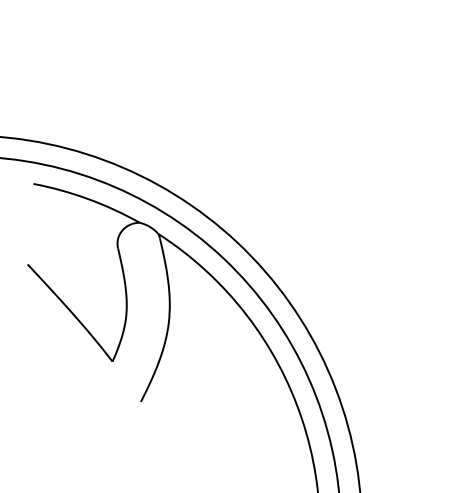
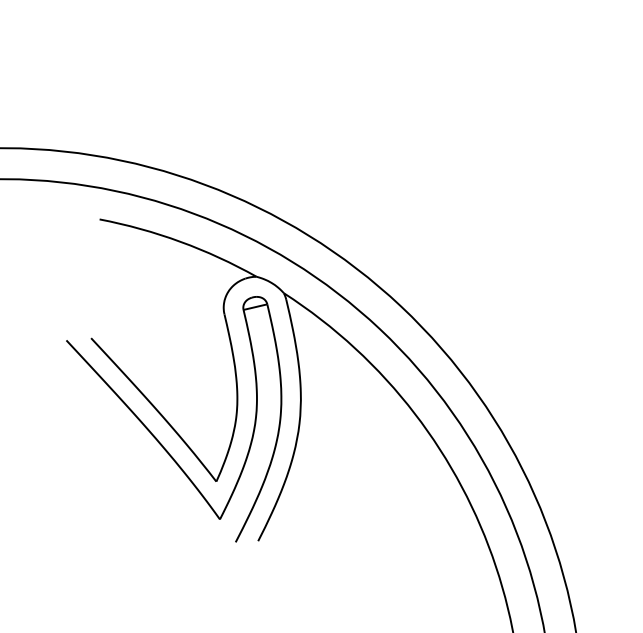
part: (71, 330) -> (155, 435), added

